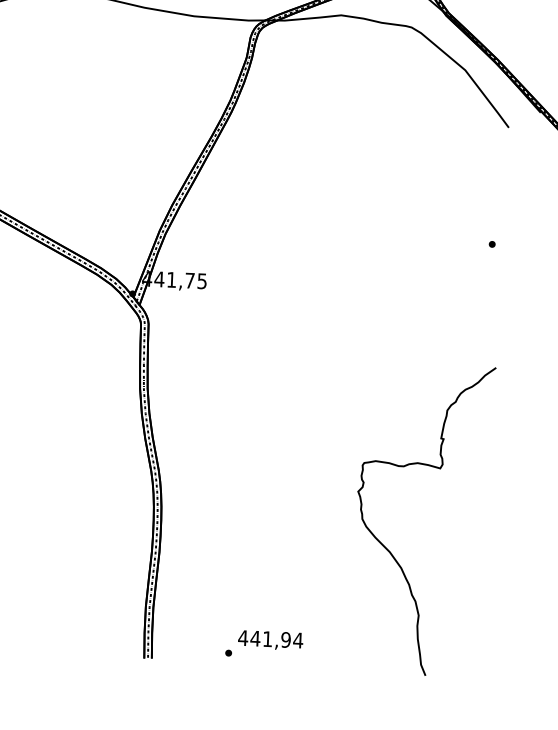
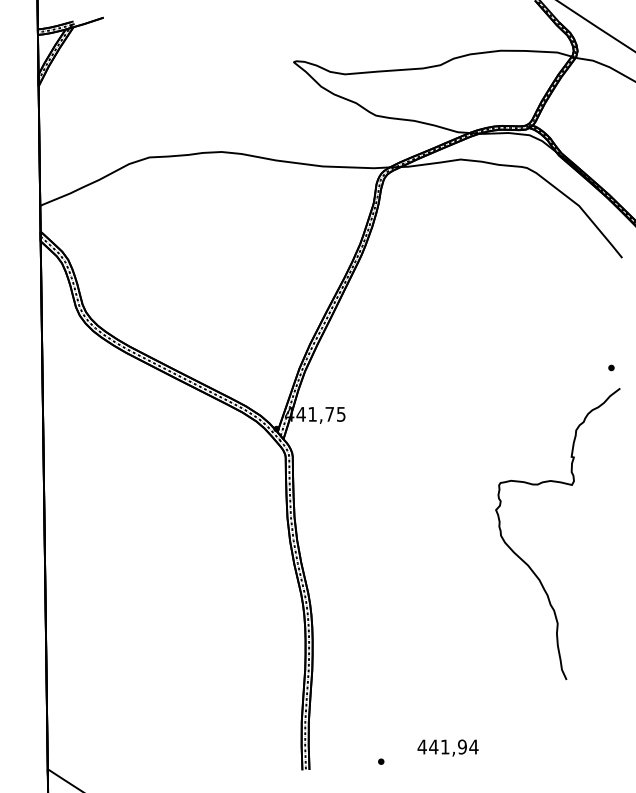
curve: (389, 549) -> (527, 563), moved
text: (270, 639) -> (447, 747), moved

